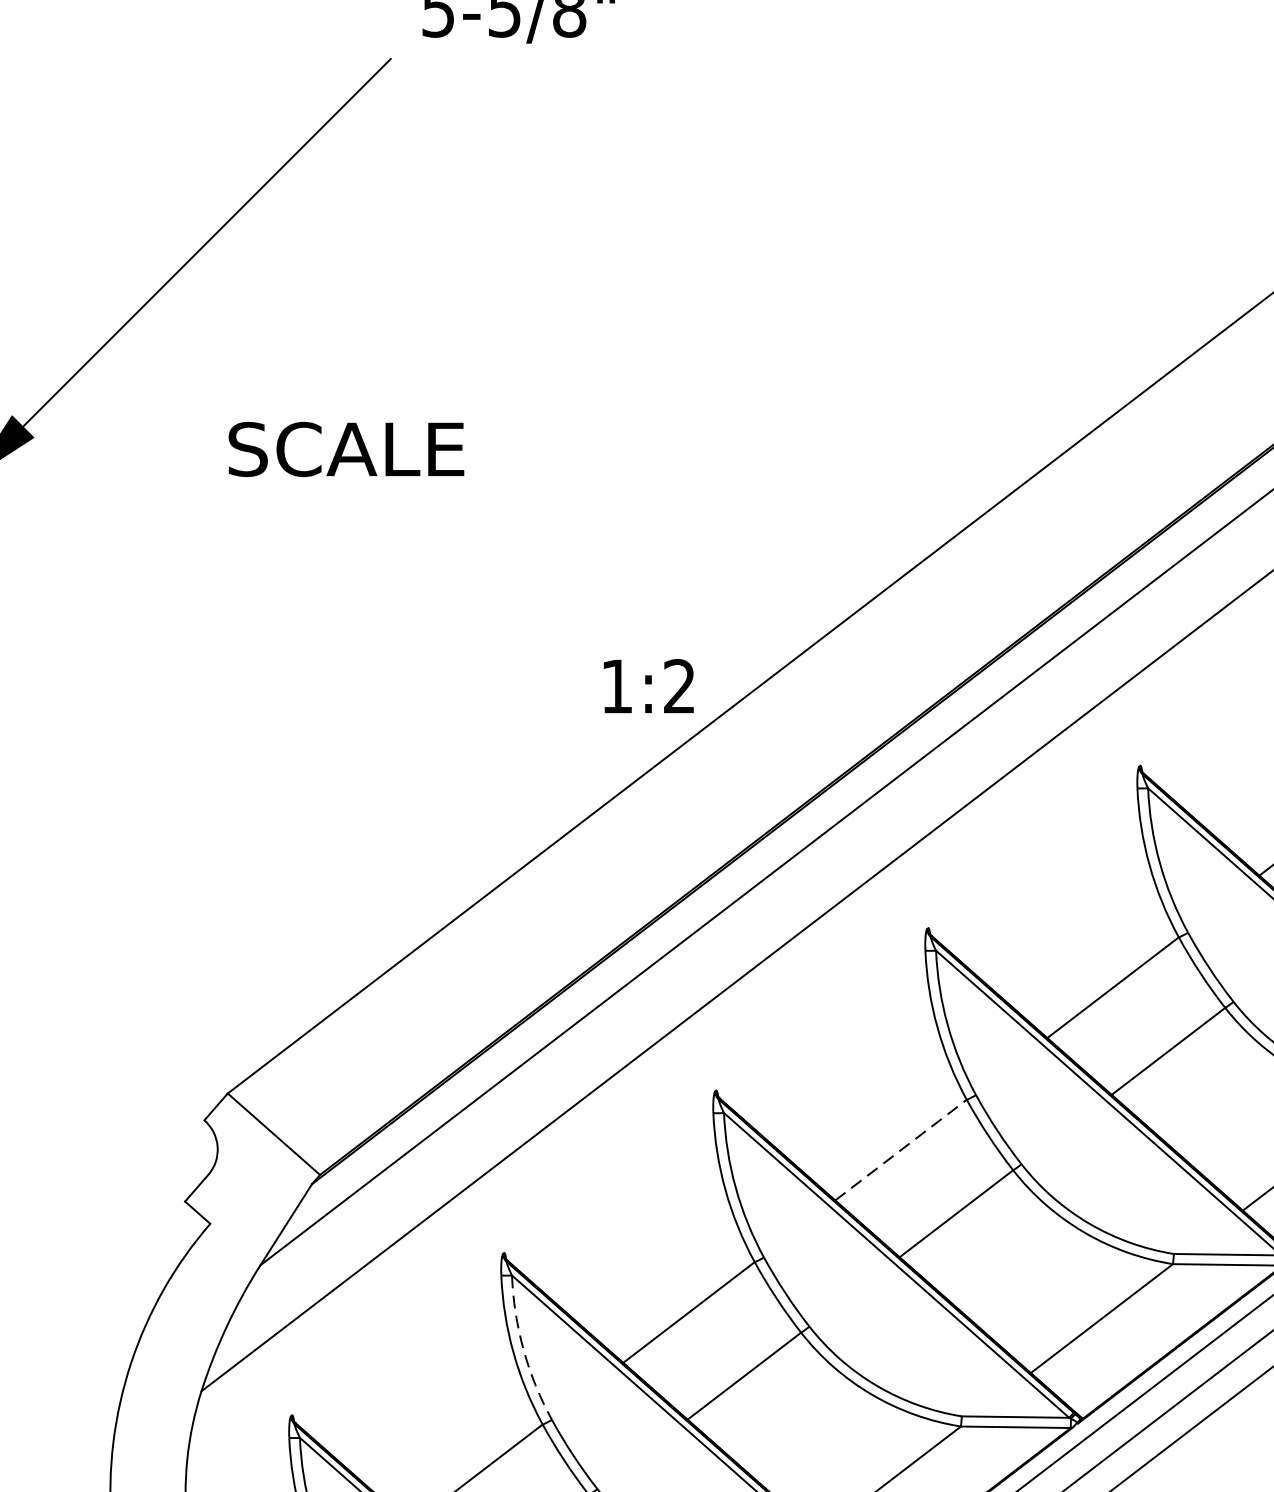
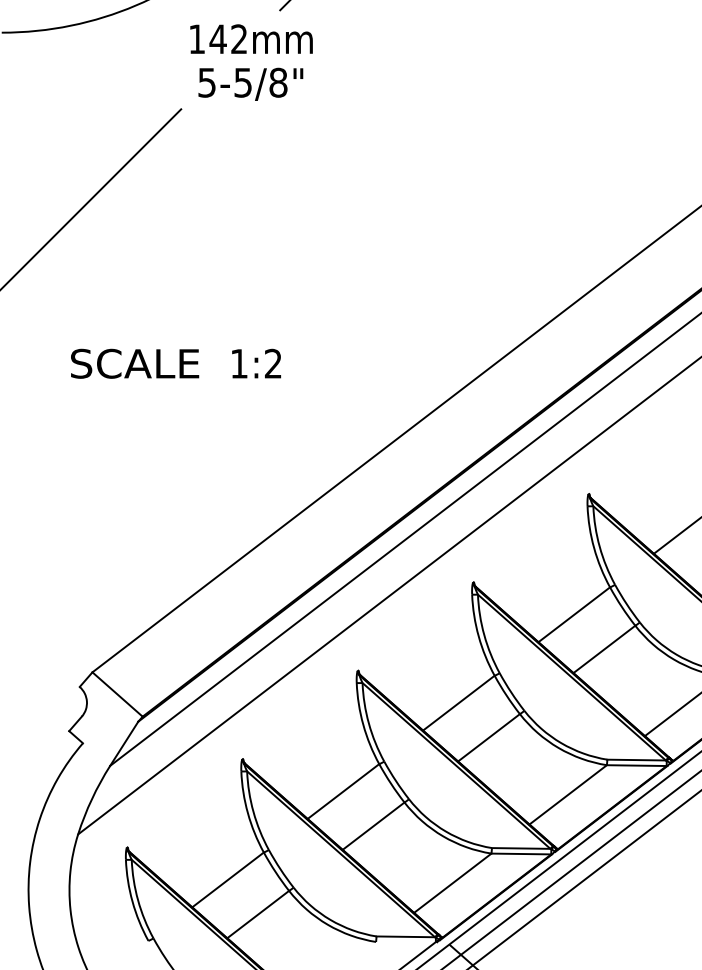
text: (347, 448) -> (135, 363), moved
text: (648, 685) -> (256, 363), moved
line: (902, 1148) -> (459, 702), dashed -> solid
arc: (523, 1349) -> (253, 811), dashed -> solid

